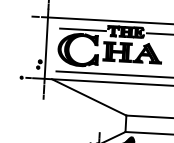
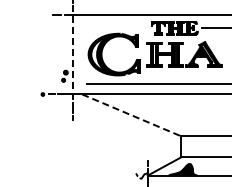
line: (82, 29) -> (118, 28), removed
line: (46, 46) -> (72, 52), solid -> dashed
line: (89, 97) -> (131, 115), solid -> dashed

